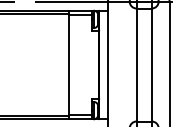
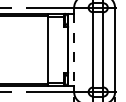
line: (108, 65) -> (74, 50), solid -> dashed

